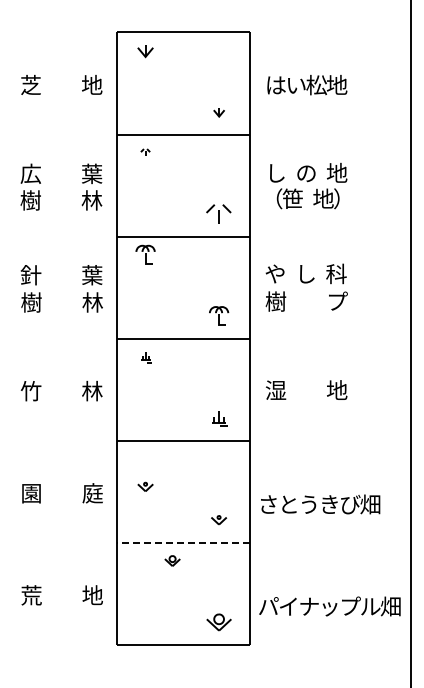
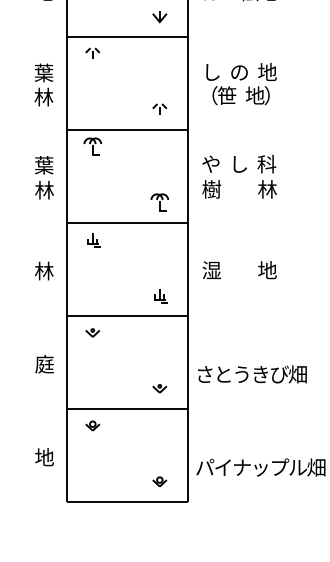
part: (219, 112) -> (160, 16), size x1.43
part: (145, 152) -> (92, 53), size x1.67
part: (219, 213) -> (160, 109), size x0.62
text: (336, 301) -> (266, 189), プ -> 林
part: (146, 357) -> (93, 240), size x1.43
part: (145, 486) -> (92, 332), moved
line: (182, 542) -> (126, 409), dashed -> solid
part: (172, 560) -> (92, 425), moved
part: (218, 621) -> (159, 481), size x0.62

